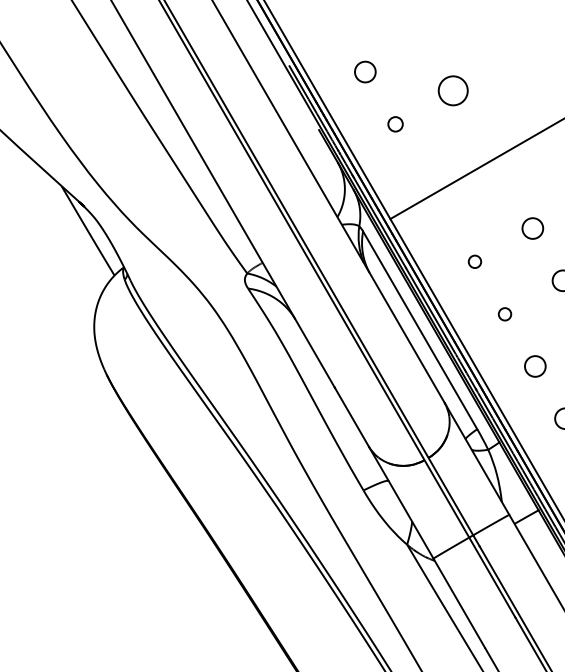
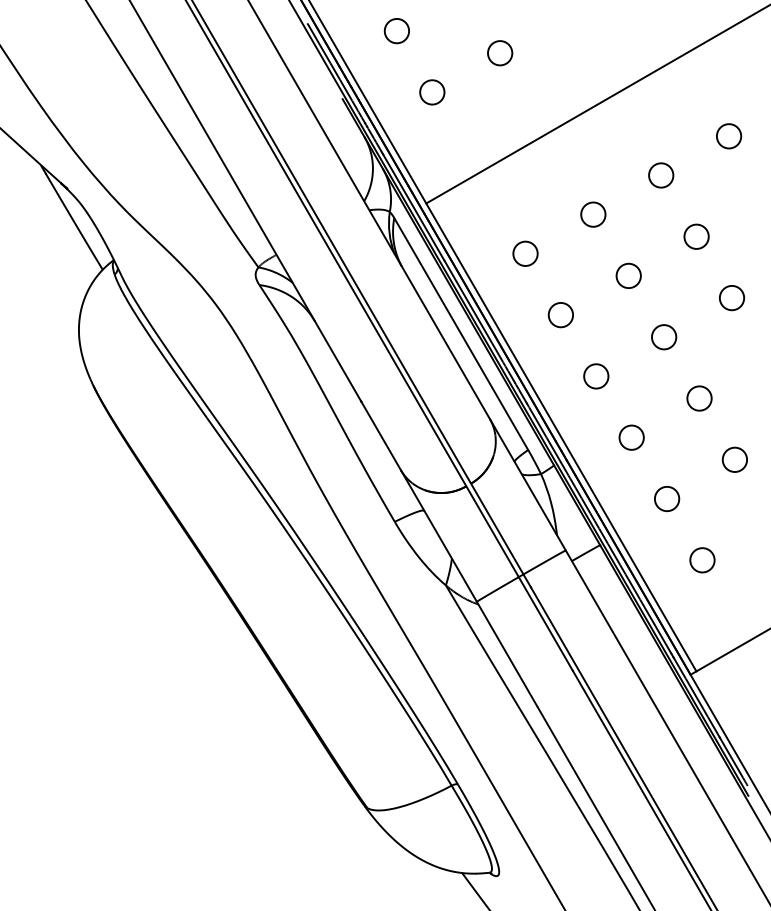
circle: (453, 91) -> (500, 53), size x0.71
circle: (395, 124) -> (432, 92), size x1.43
circle: (474, 261) -> (525, 253), size x1.67
circle: (504, 314) -> (560, 315), size x1.67

